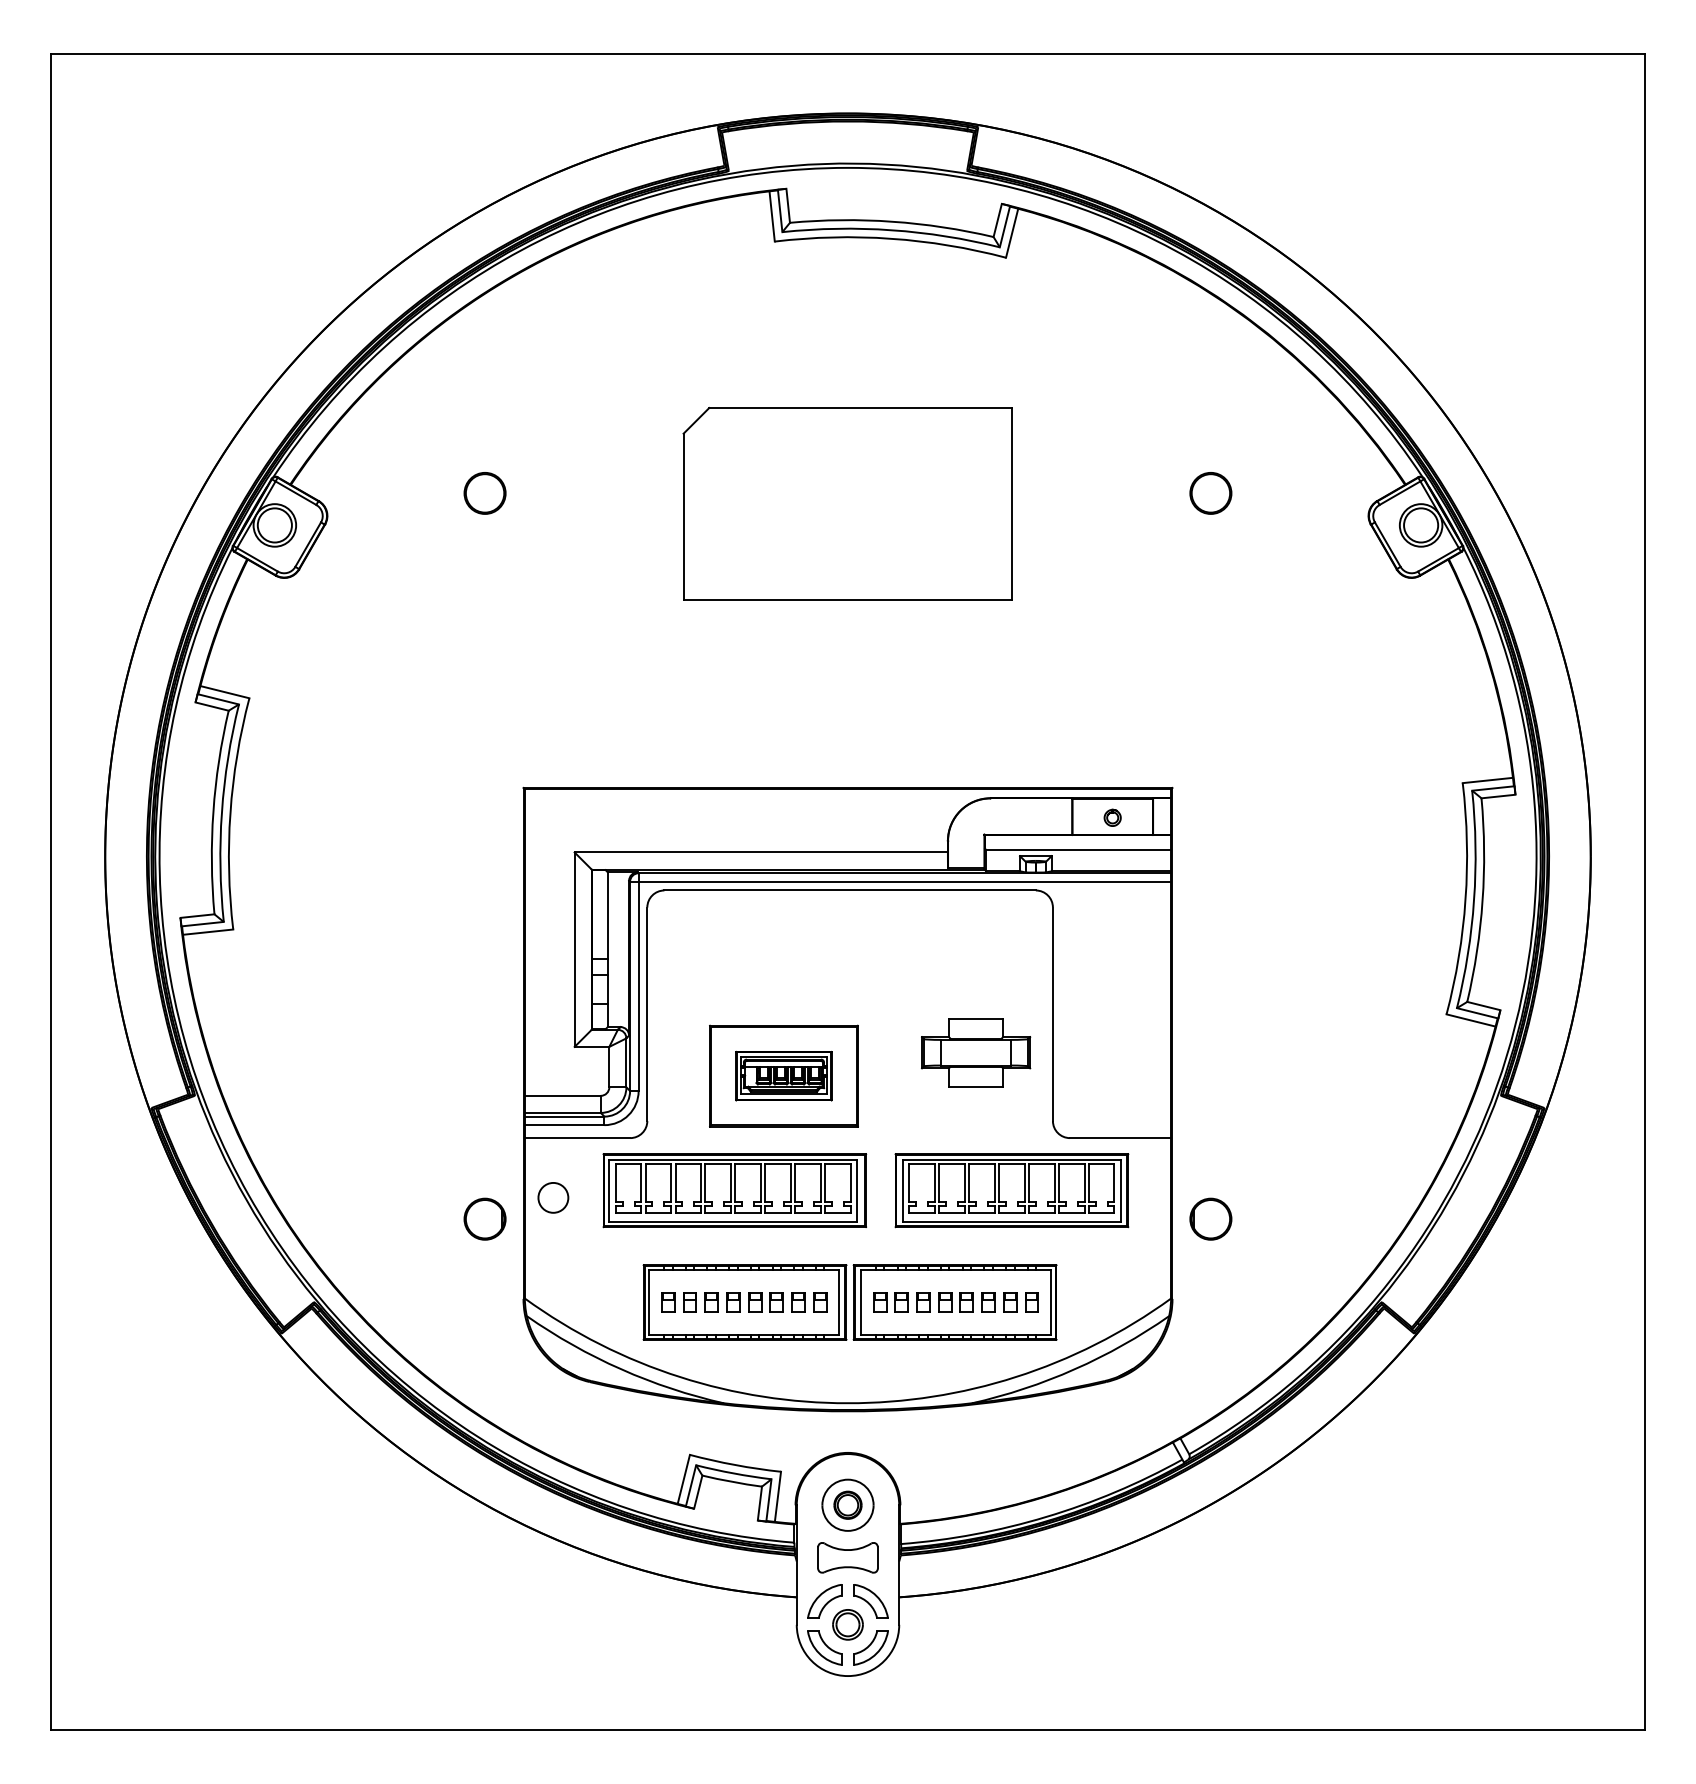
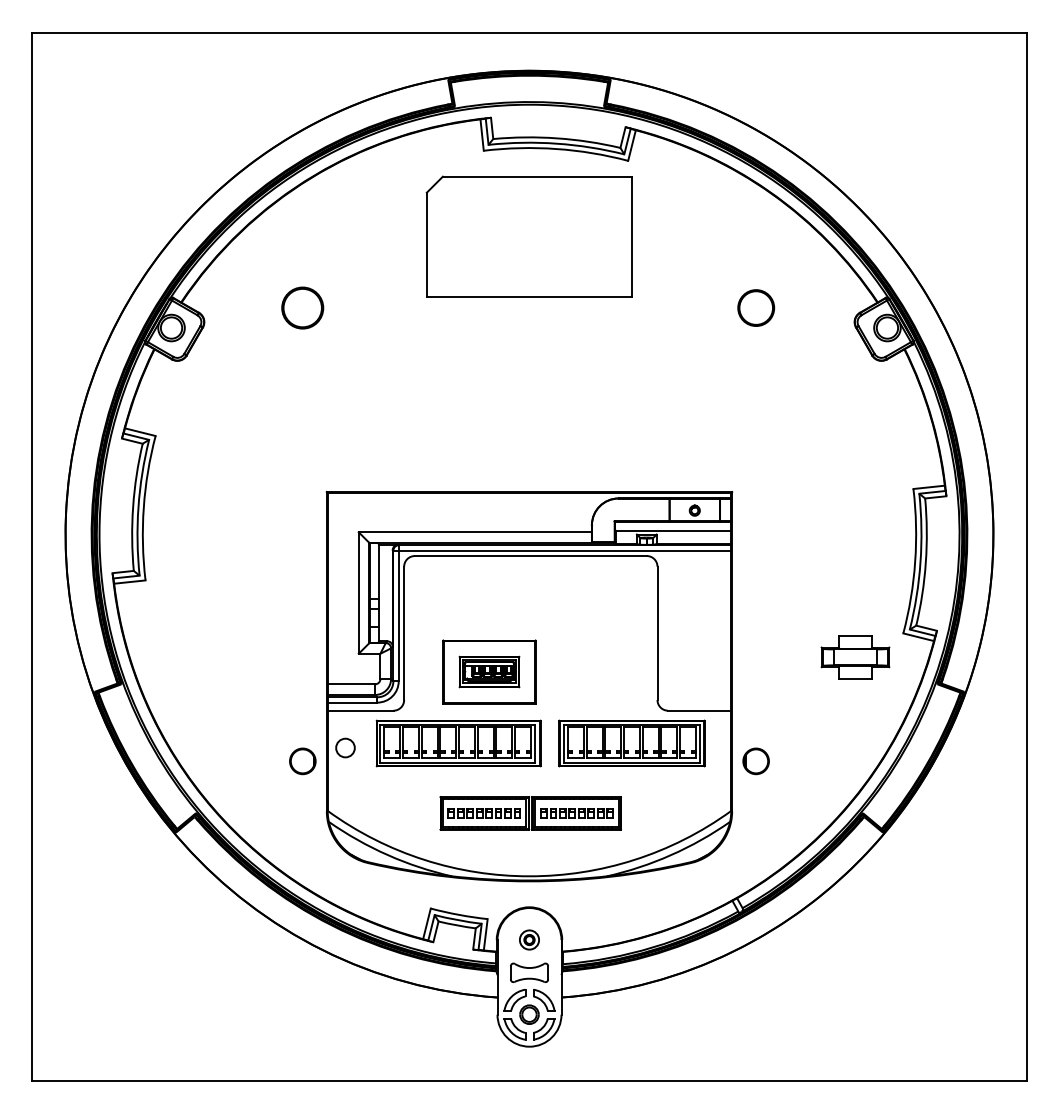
circle: (484, 492) -> (302, 307), size x1.6
circle: (1209, 492) -> (755, 307), size x1.4
part: (846, 503) -> (528, 236), moved
part: (976, 1052) -> (855, 657), moved
part: (849, 1302) -> (530, 813), size x0.7
part: (848, 1504) -> (529, 939), size x0.6

